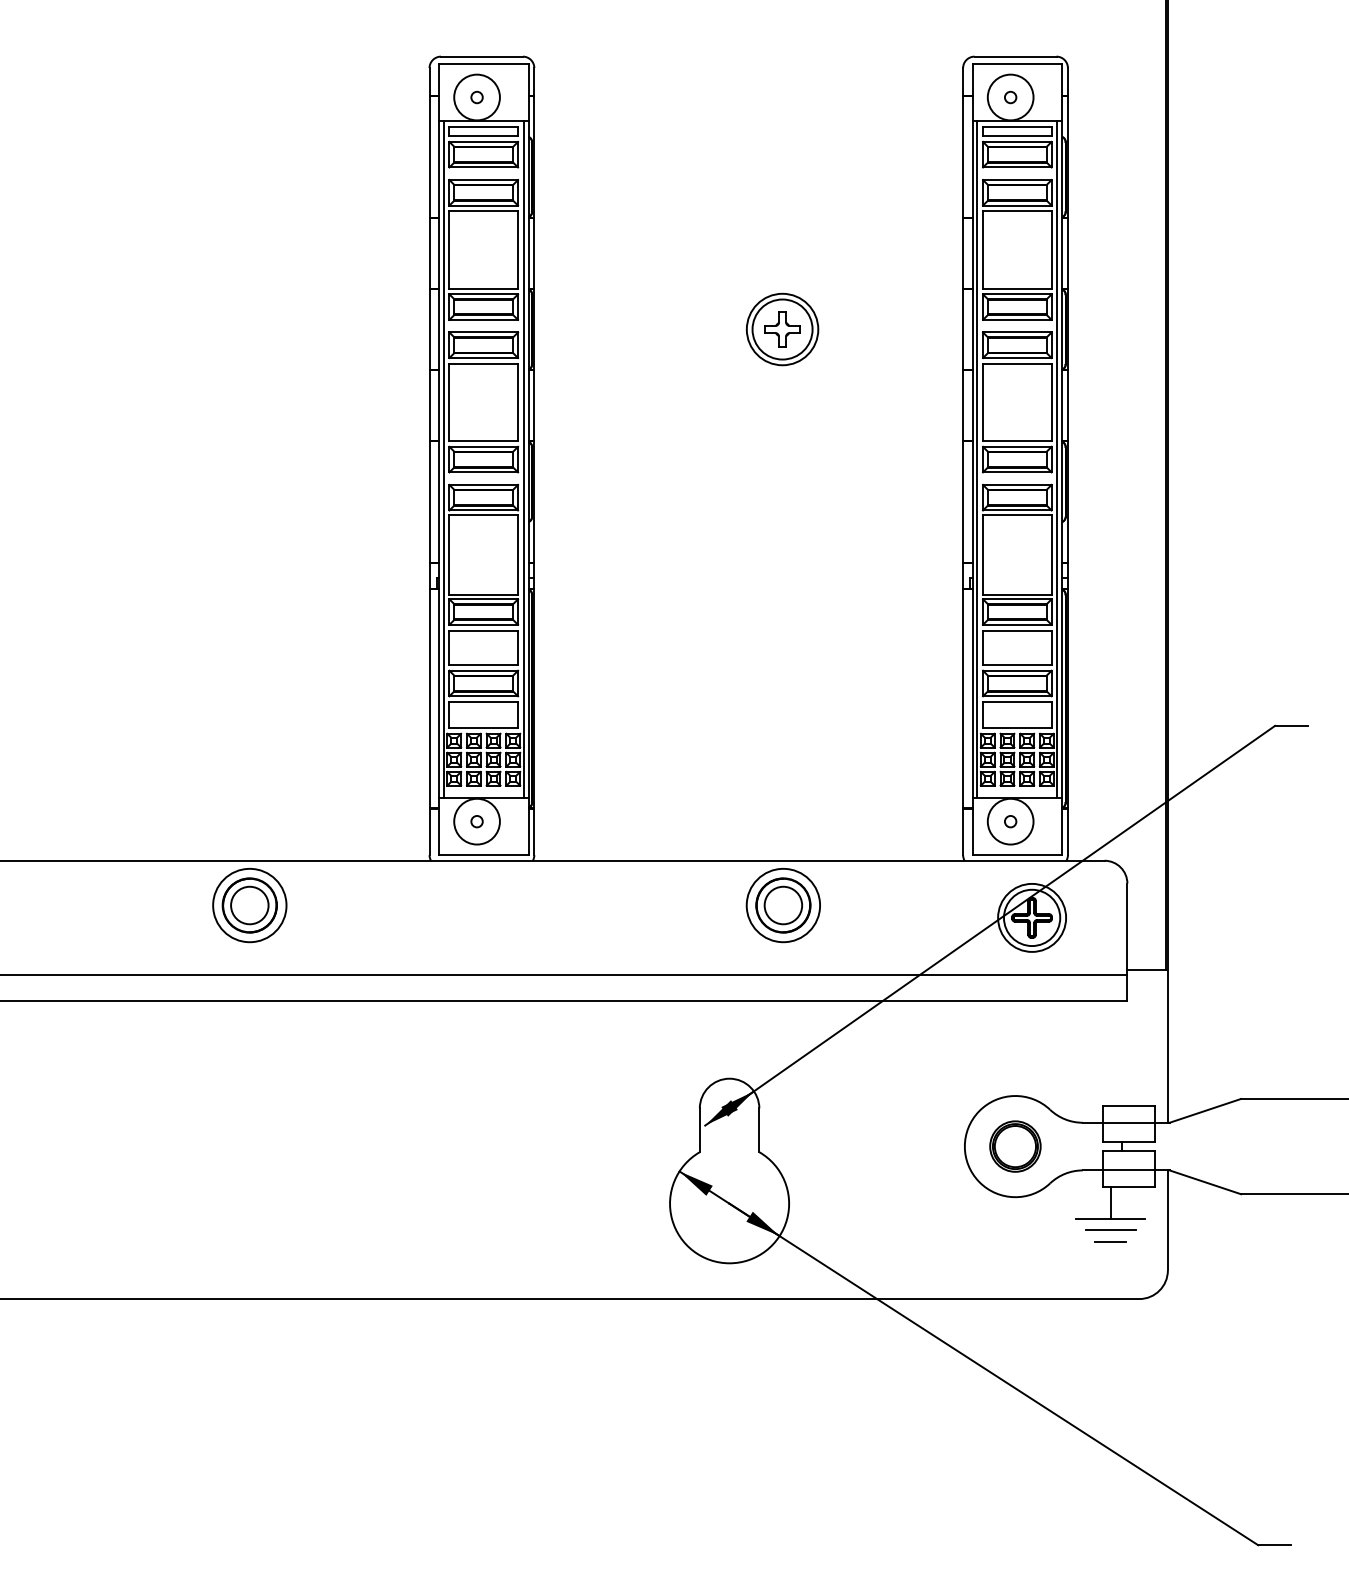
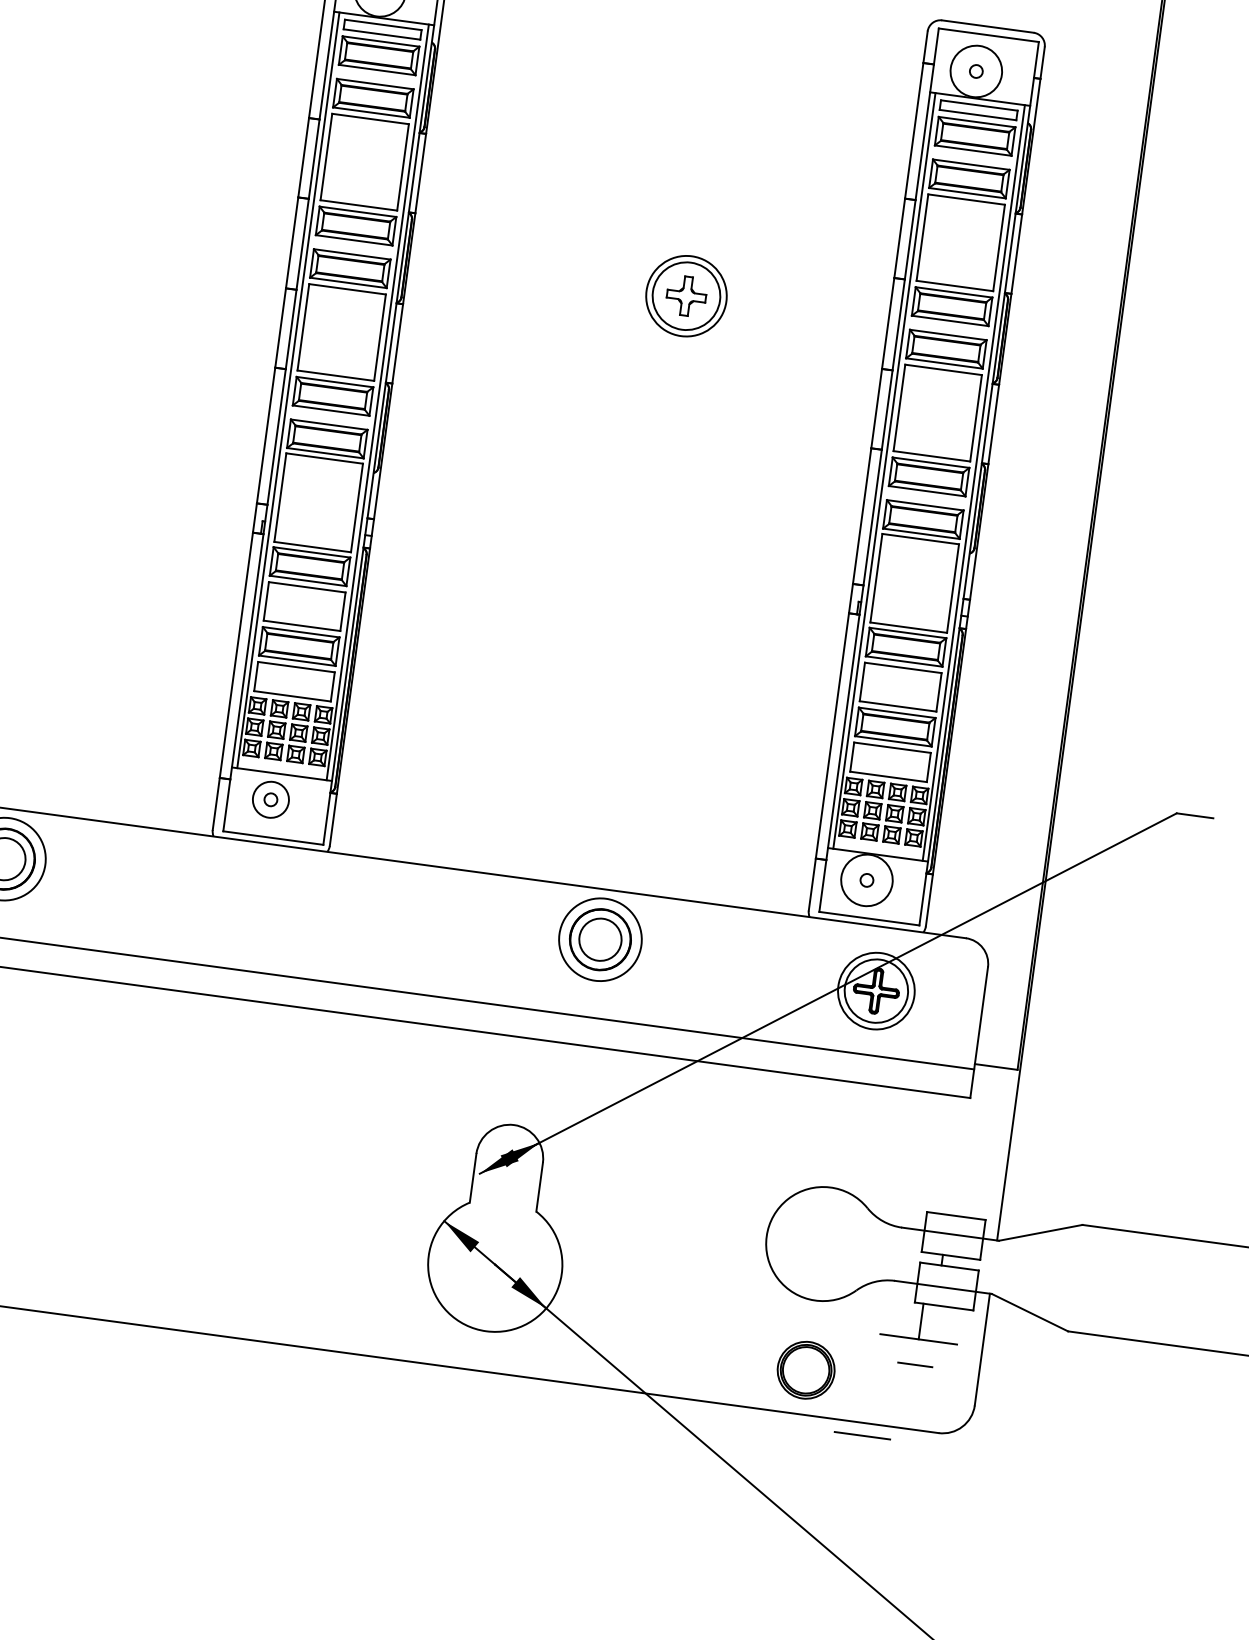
circle: (476, 821) -> (270, 799), size x0.7
part: (1015, 1146) -> (806, 1370), moved
line: (1110, 1229) -> (862, 1434), moved

